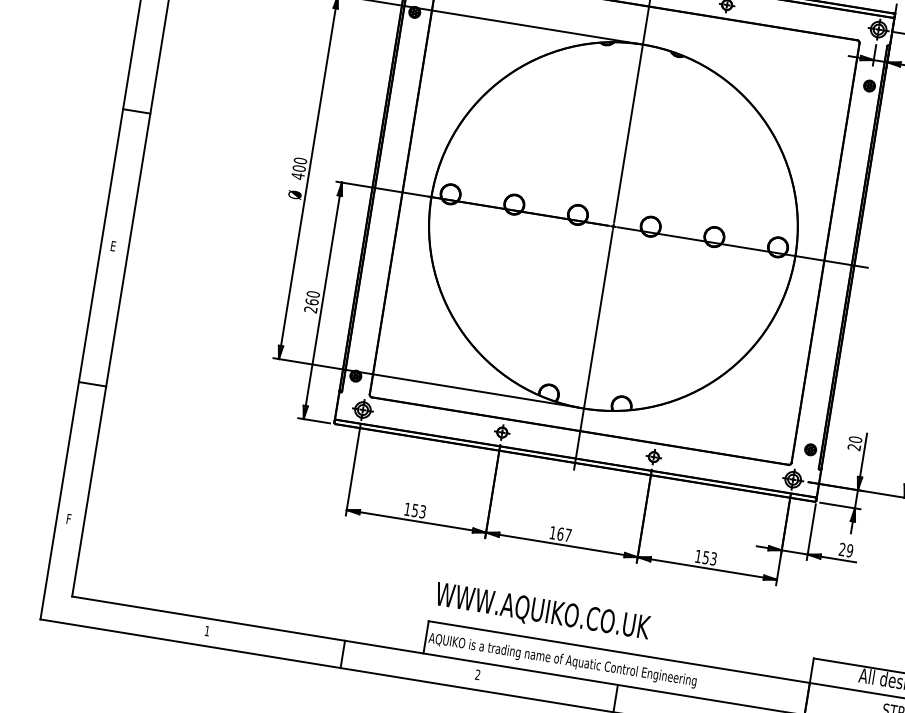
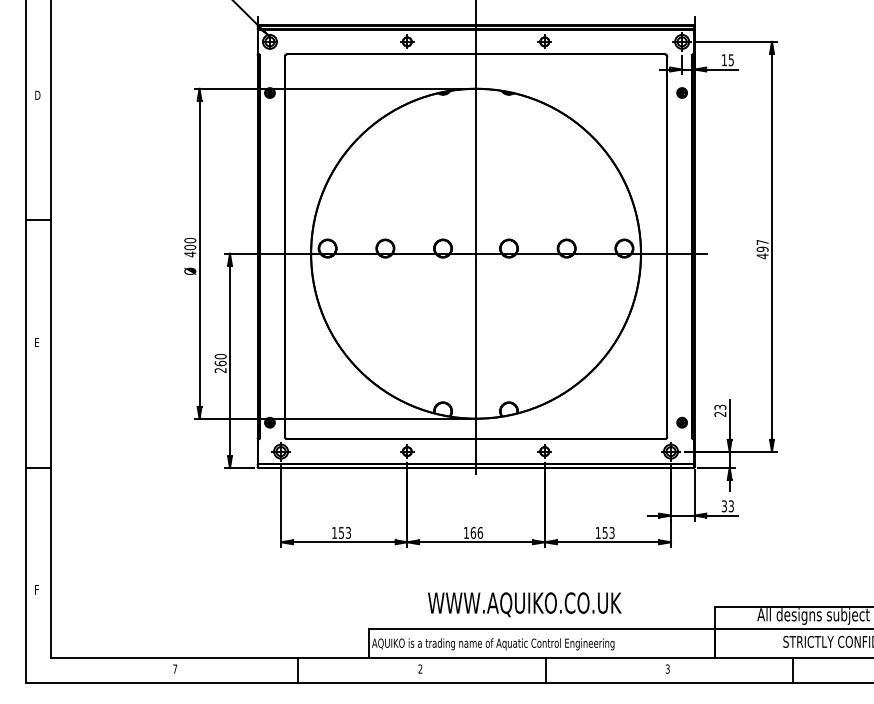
text: (855, 439) -> (720, 407), 20 -> 23
text: (567, 534) -> (479, 532), 167 -> 166
text: (845, 550) -> (727, 506), 29 -> 33
text: (542, 612) -> (524, 604), moved
text: (207, 630) -> (175, 668), 1 -> 7

